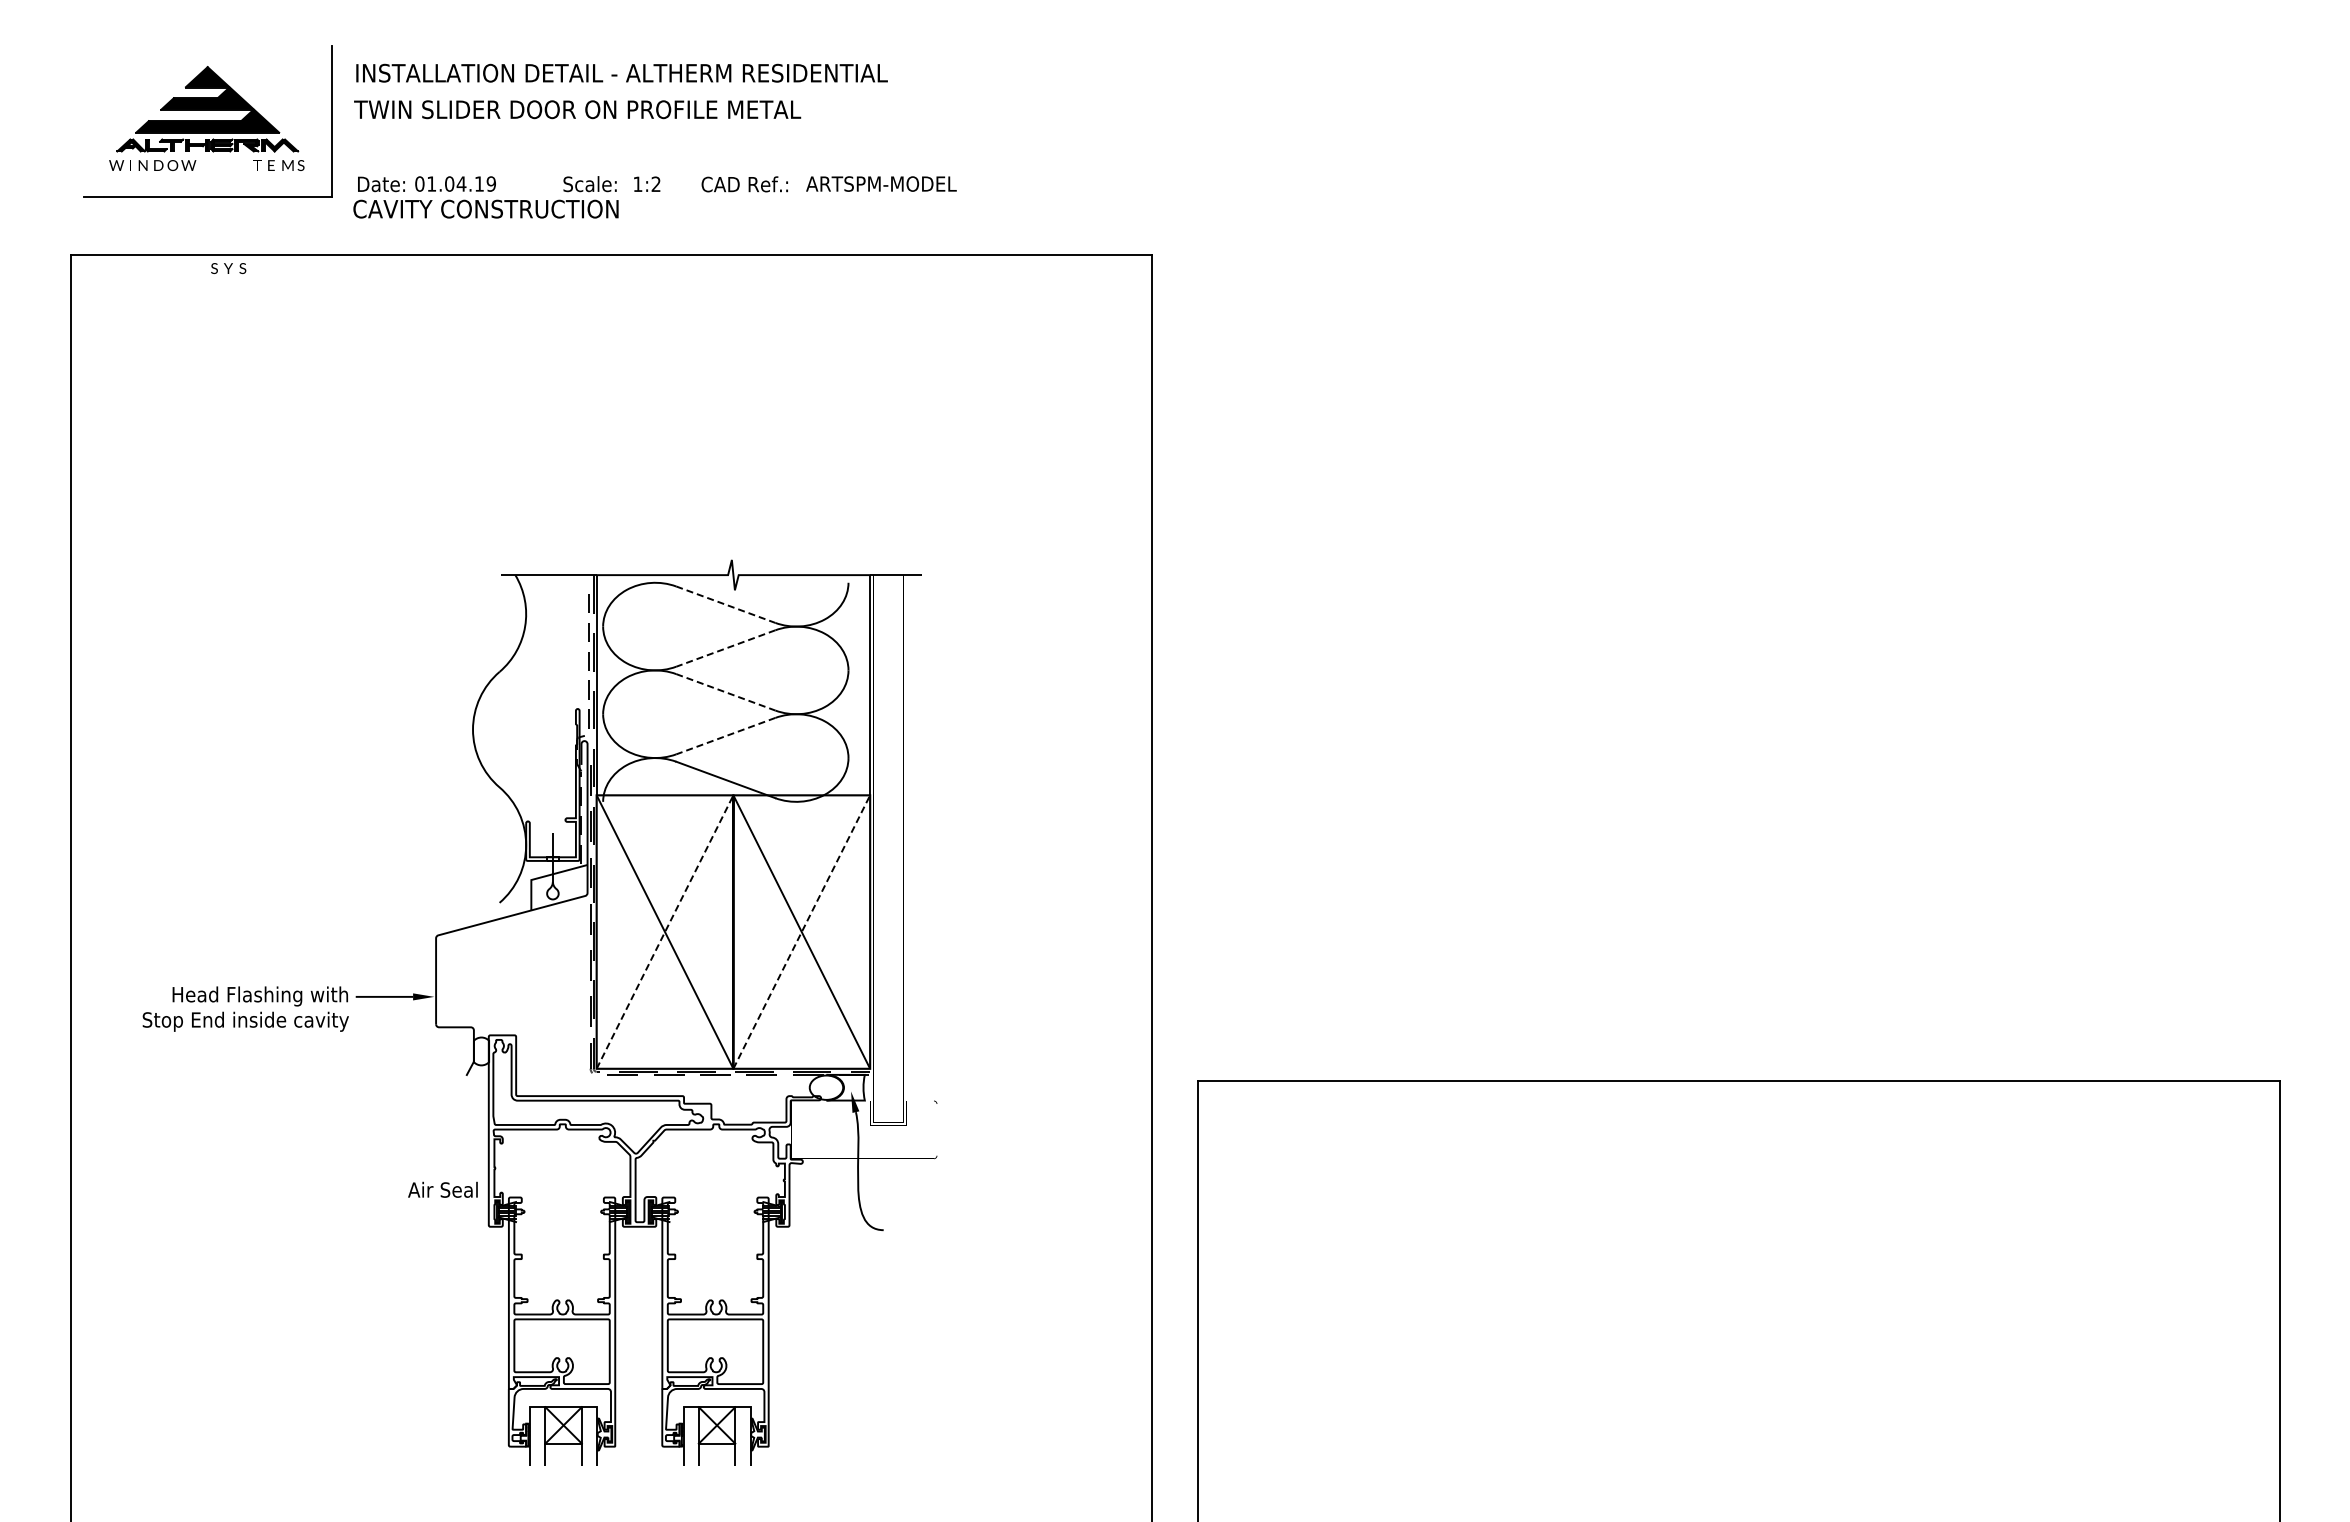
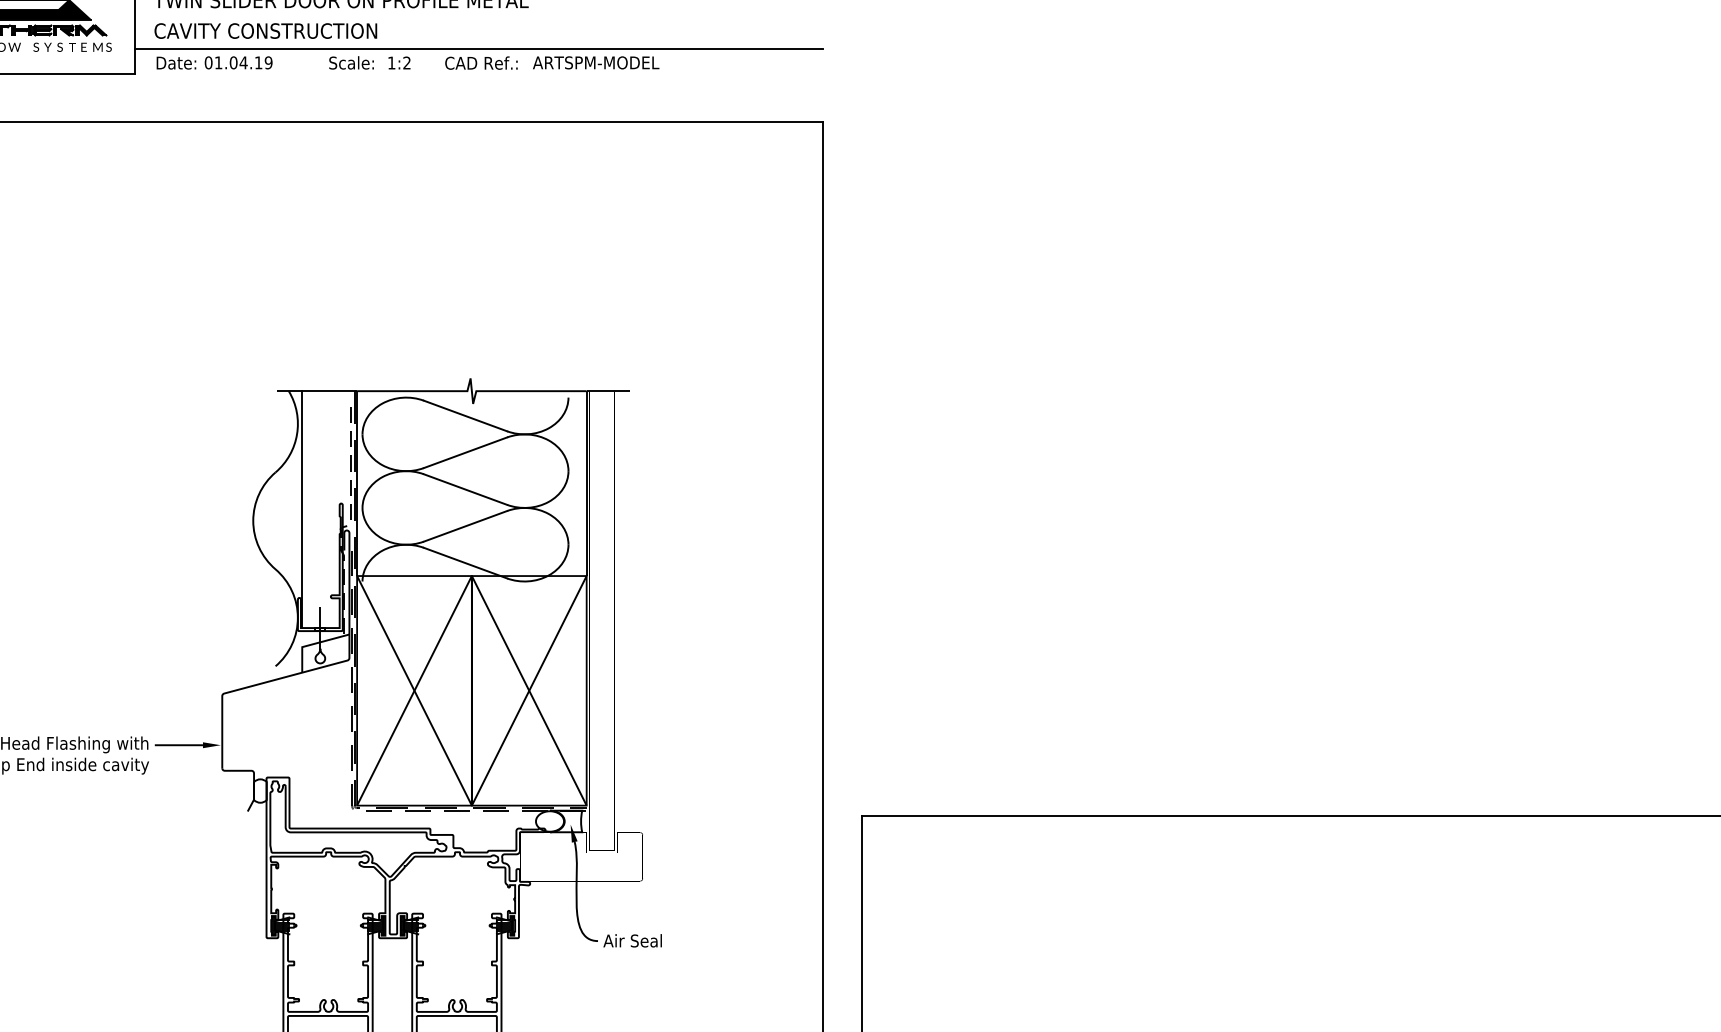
line: (741, 167) -> (478, 48), added
text: (485, 208) -> (265, 30), moved
text: (228, 268) -> (48, 47), moved
line: (725, 604) -> (465, 415), dashed -> solid
line: (725, 648) -> (465, 452), dashed -> solid
line: (725, 692) -> (465, 489), dashed -> solid
line: (531, 716) -> (302, 509), added
line: (725, 736) -> (465, 526), dashed -> solid
line: (665, 932) -> (414, 691), dashed -> solid
line: (801, 932) -> (529, 691), dashed -> solid
text: (442, 1189) -> (632, 940), moved

